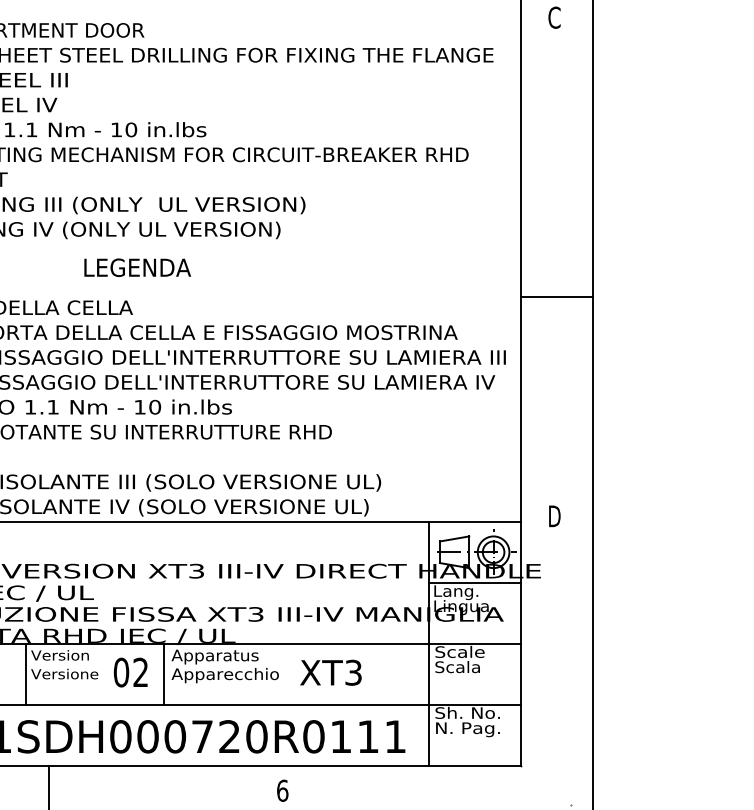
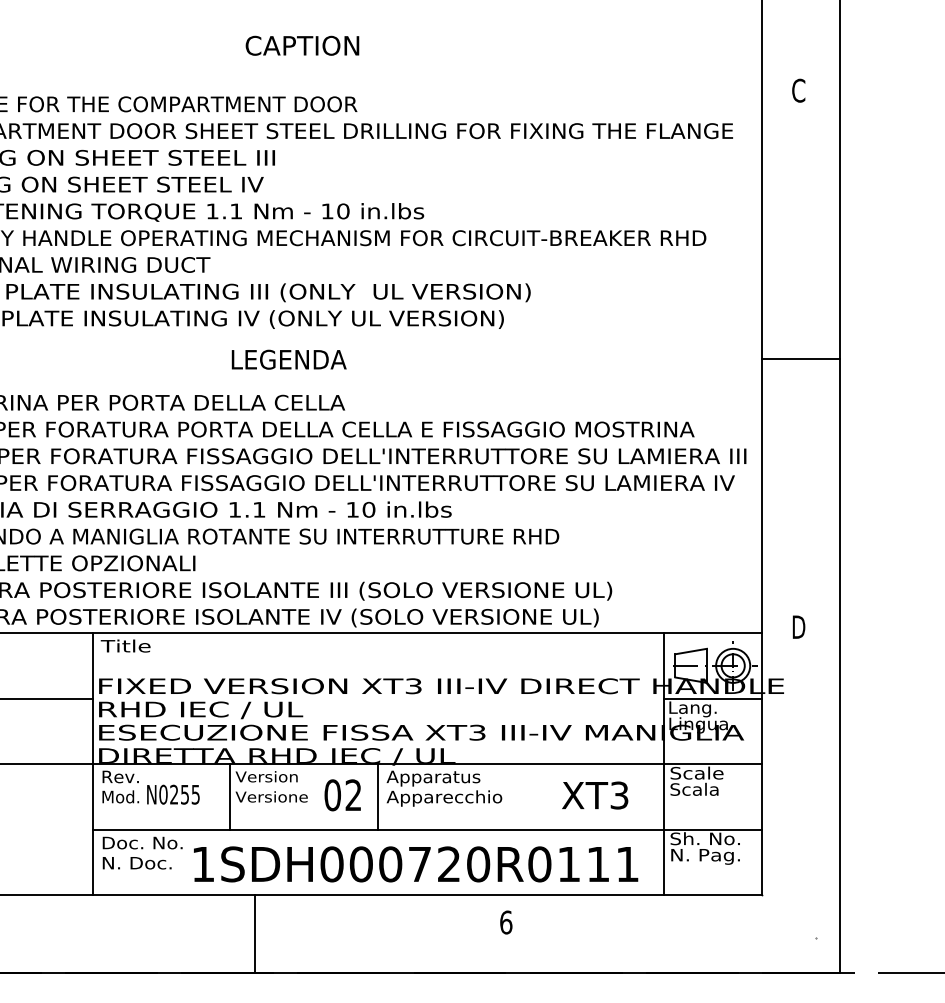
text: (137, 267) -> (288, 359), moved
line: (556, 296) -> (800, 358), moved
text: (331, 672) -> (595, 795), moved

